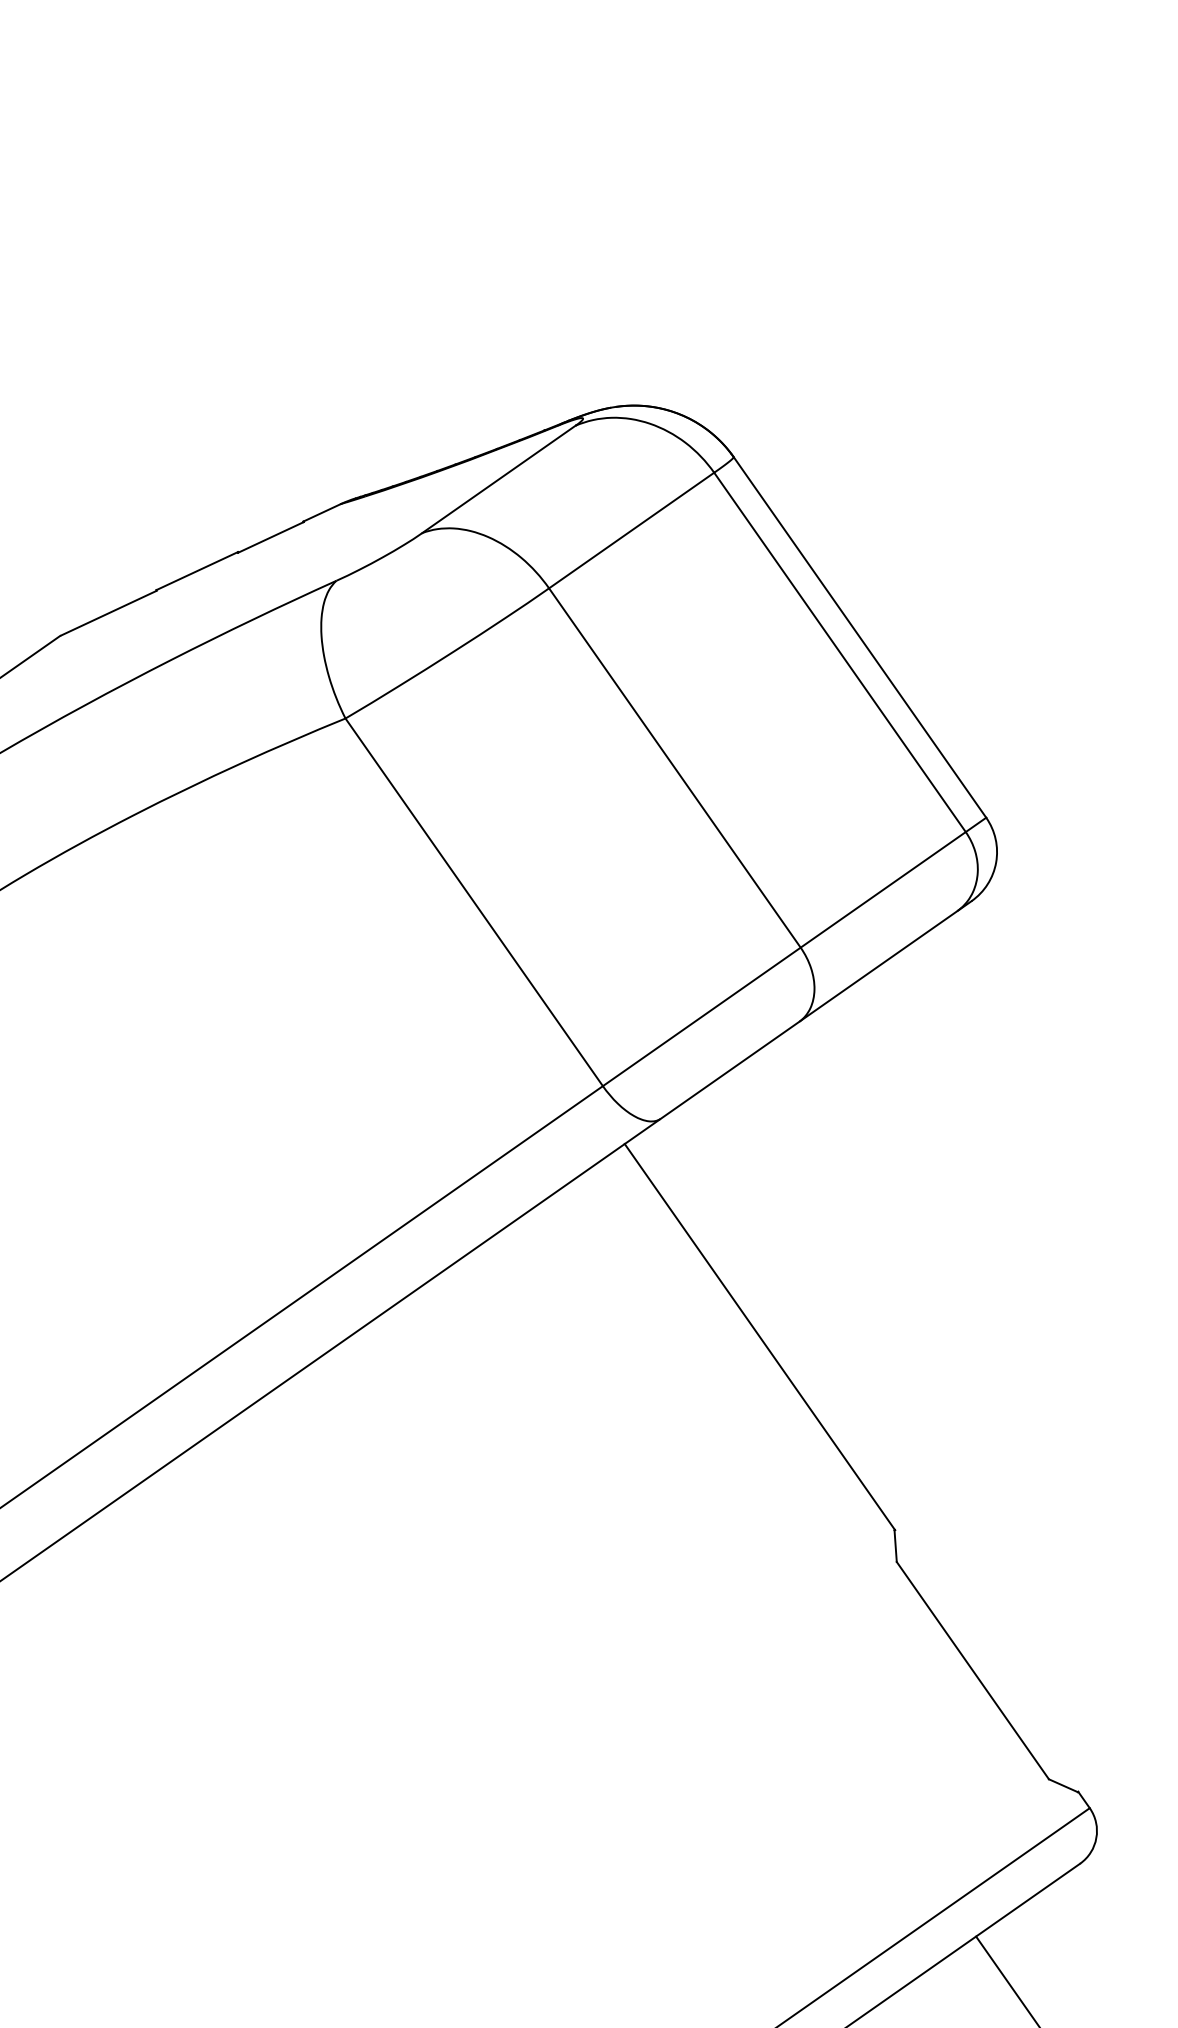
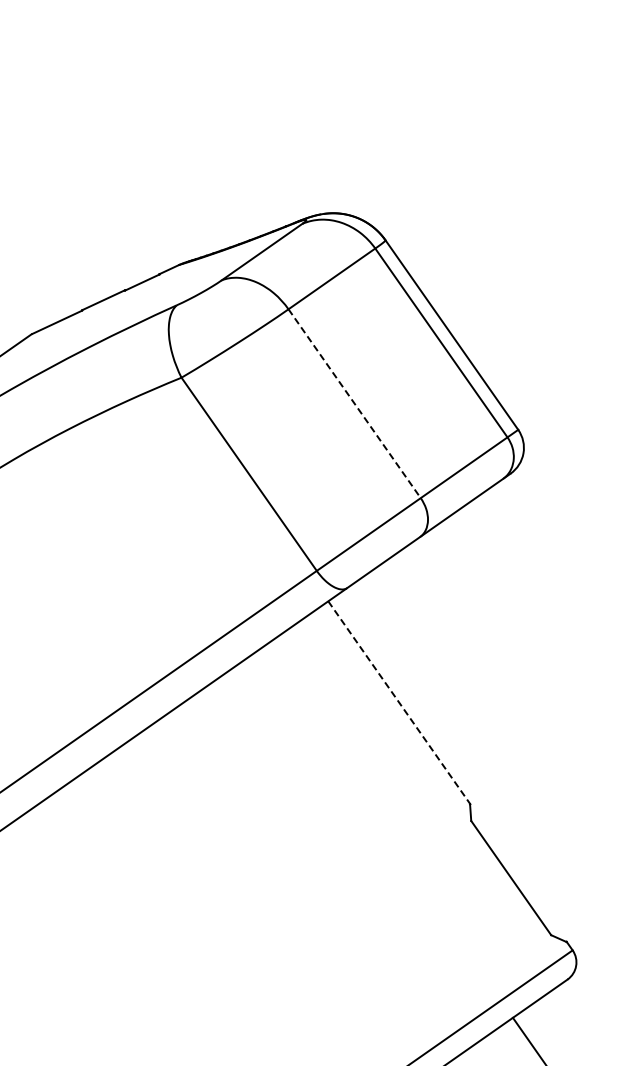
line: (674, 769) -> (354, 404), solid -> dashed
line: (760, 1336) -> (399, 702), solid -> dashed

